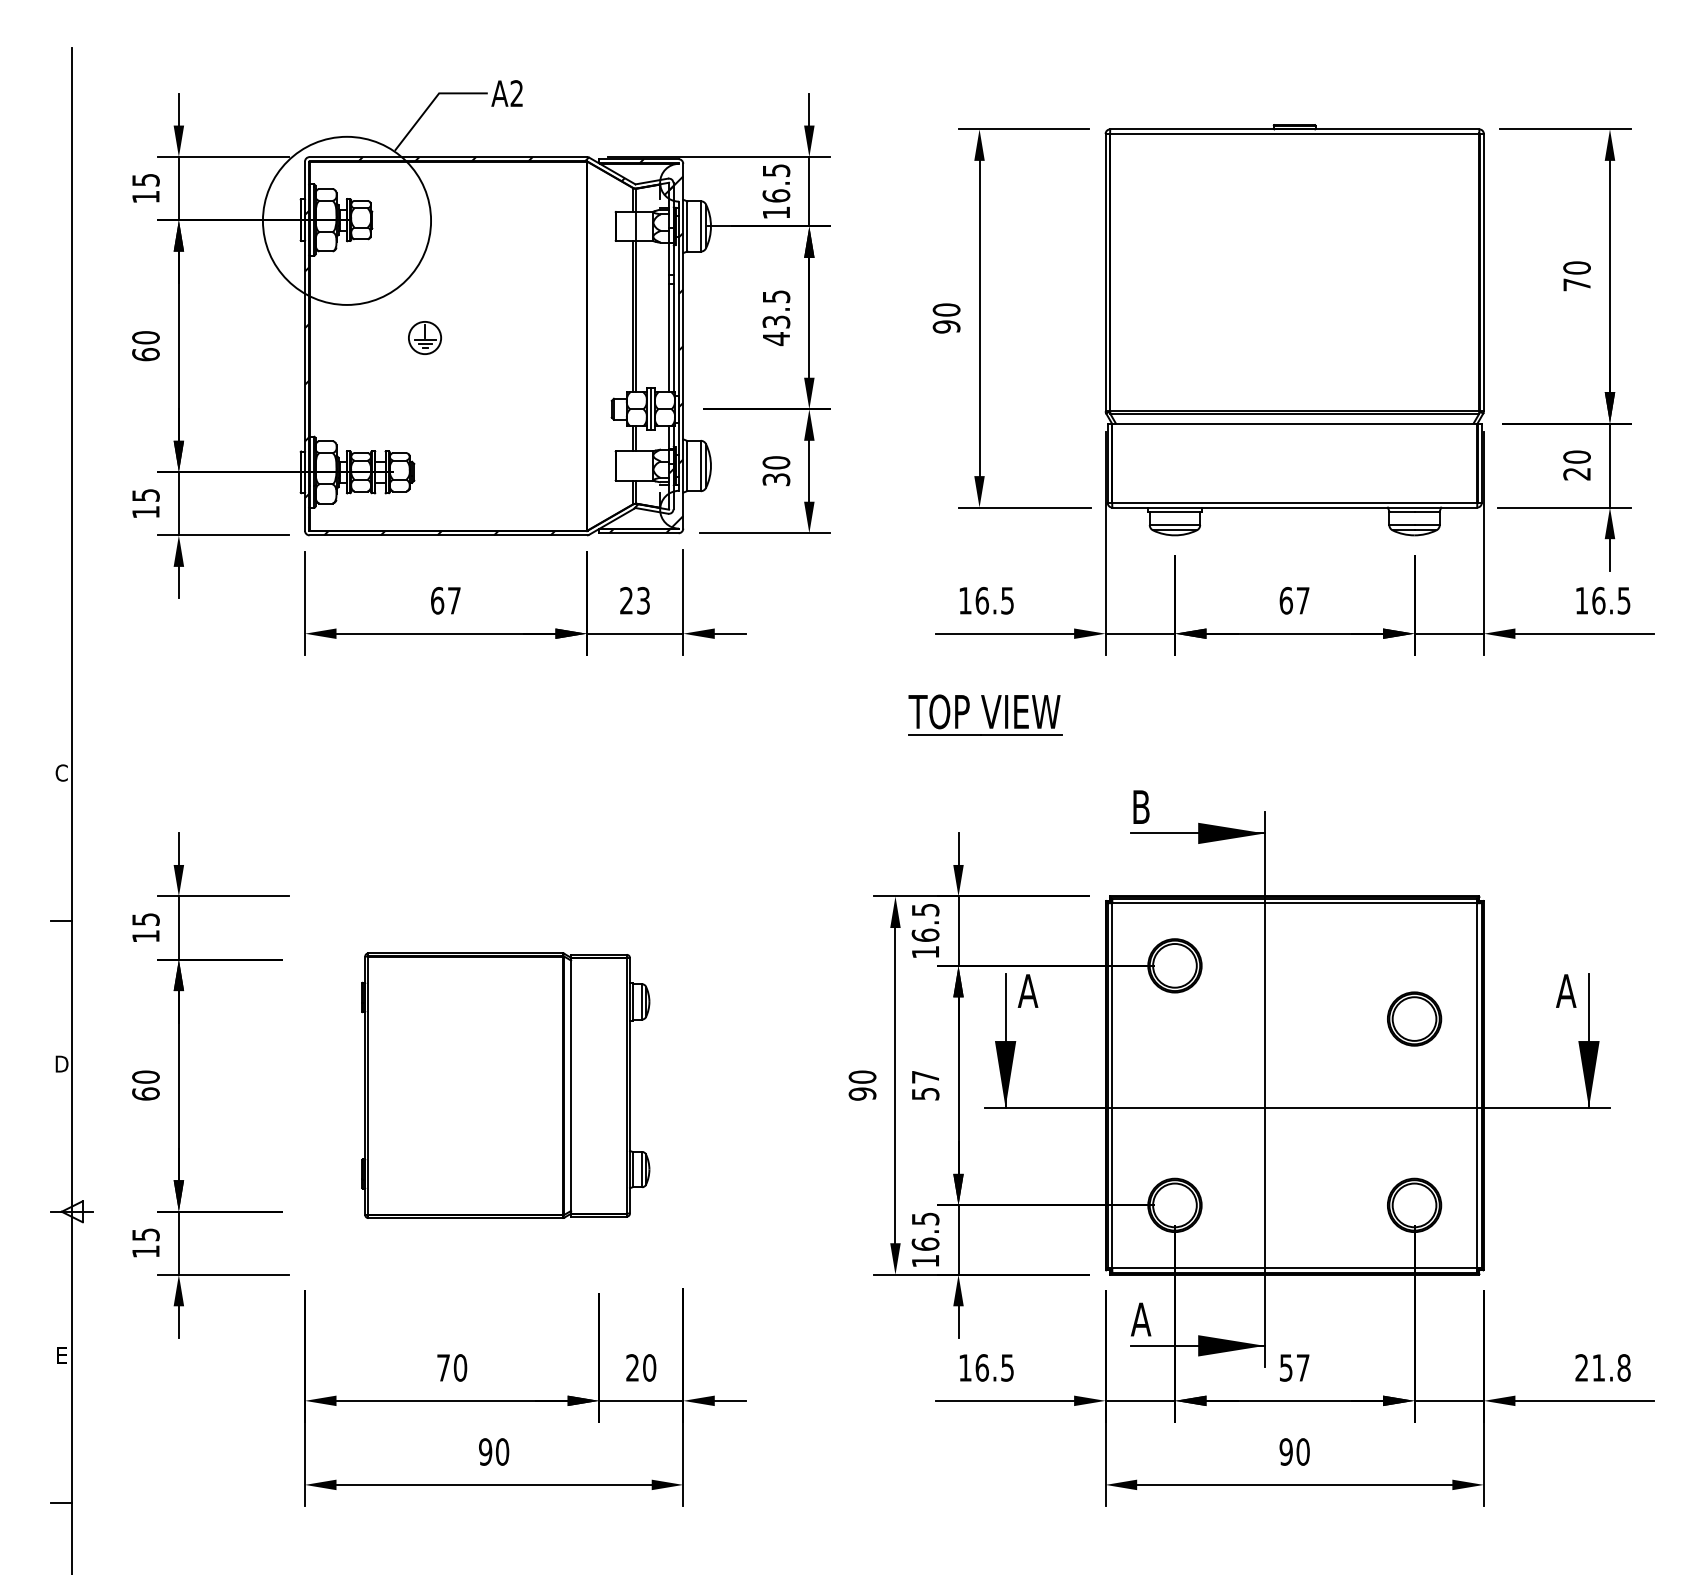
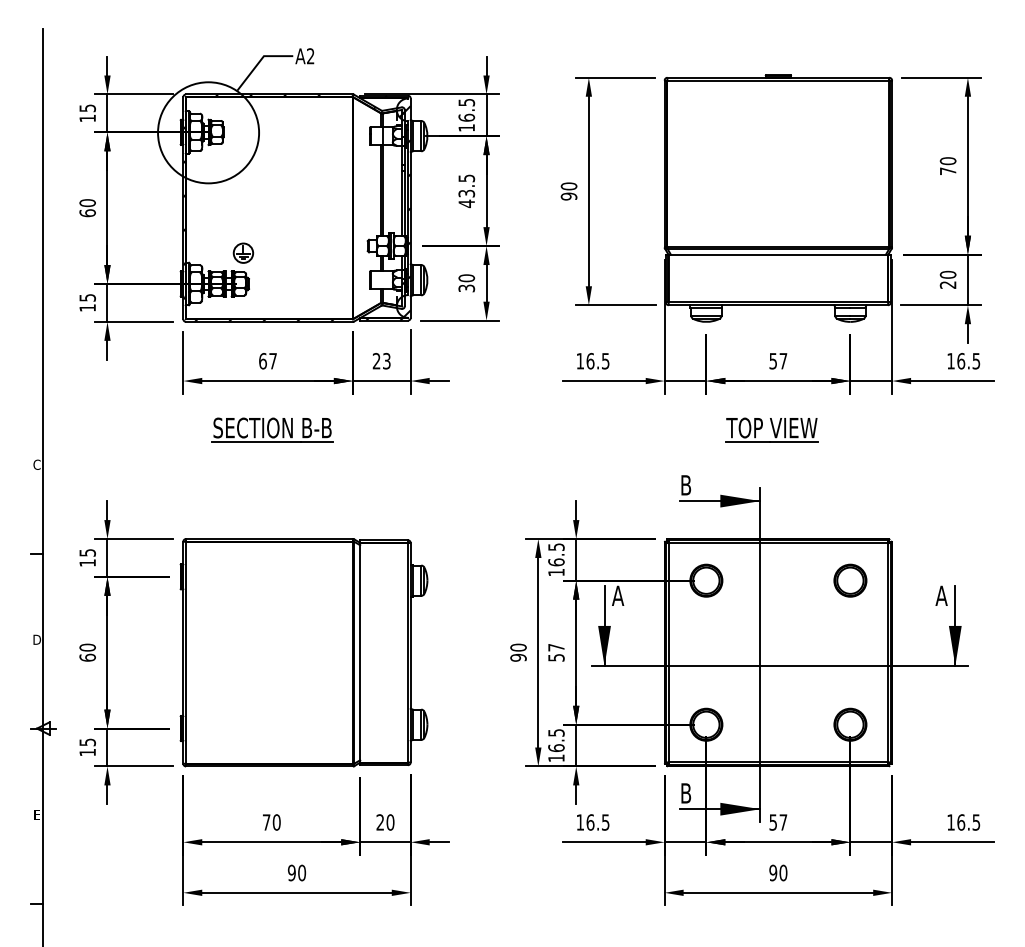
part: (425, 336) -> (243, 252), moved
text: (1286, 599) -> (773, 360), 67 -> 57
part: (453, 714) -> (272, 429), added
part: (983, 714) -> (771, 429), moved
part: (1414, 1018) -> (850, 580), moved
part: (504, 1085) -> (303, 652), size x1.43
text: (1141, 1319) -> (686, 793), A -> B
text: (1602, 1367) -> (963, 822), 21.8 -> 16.5

